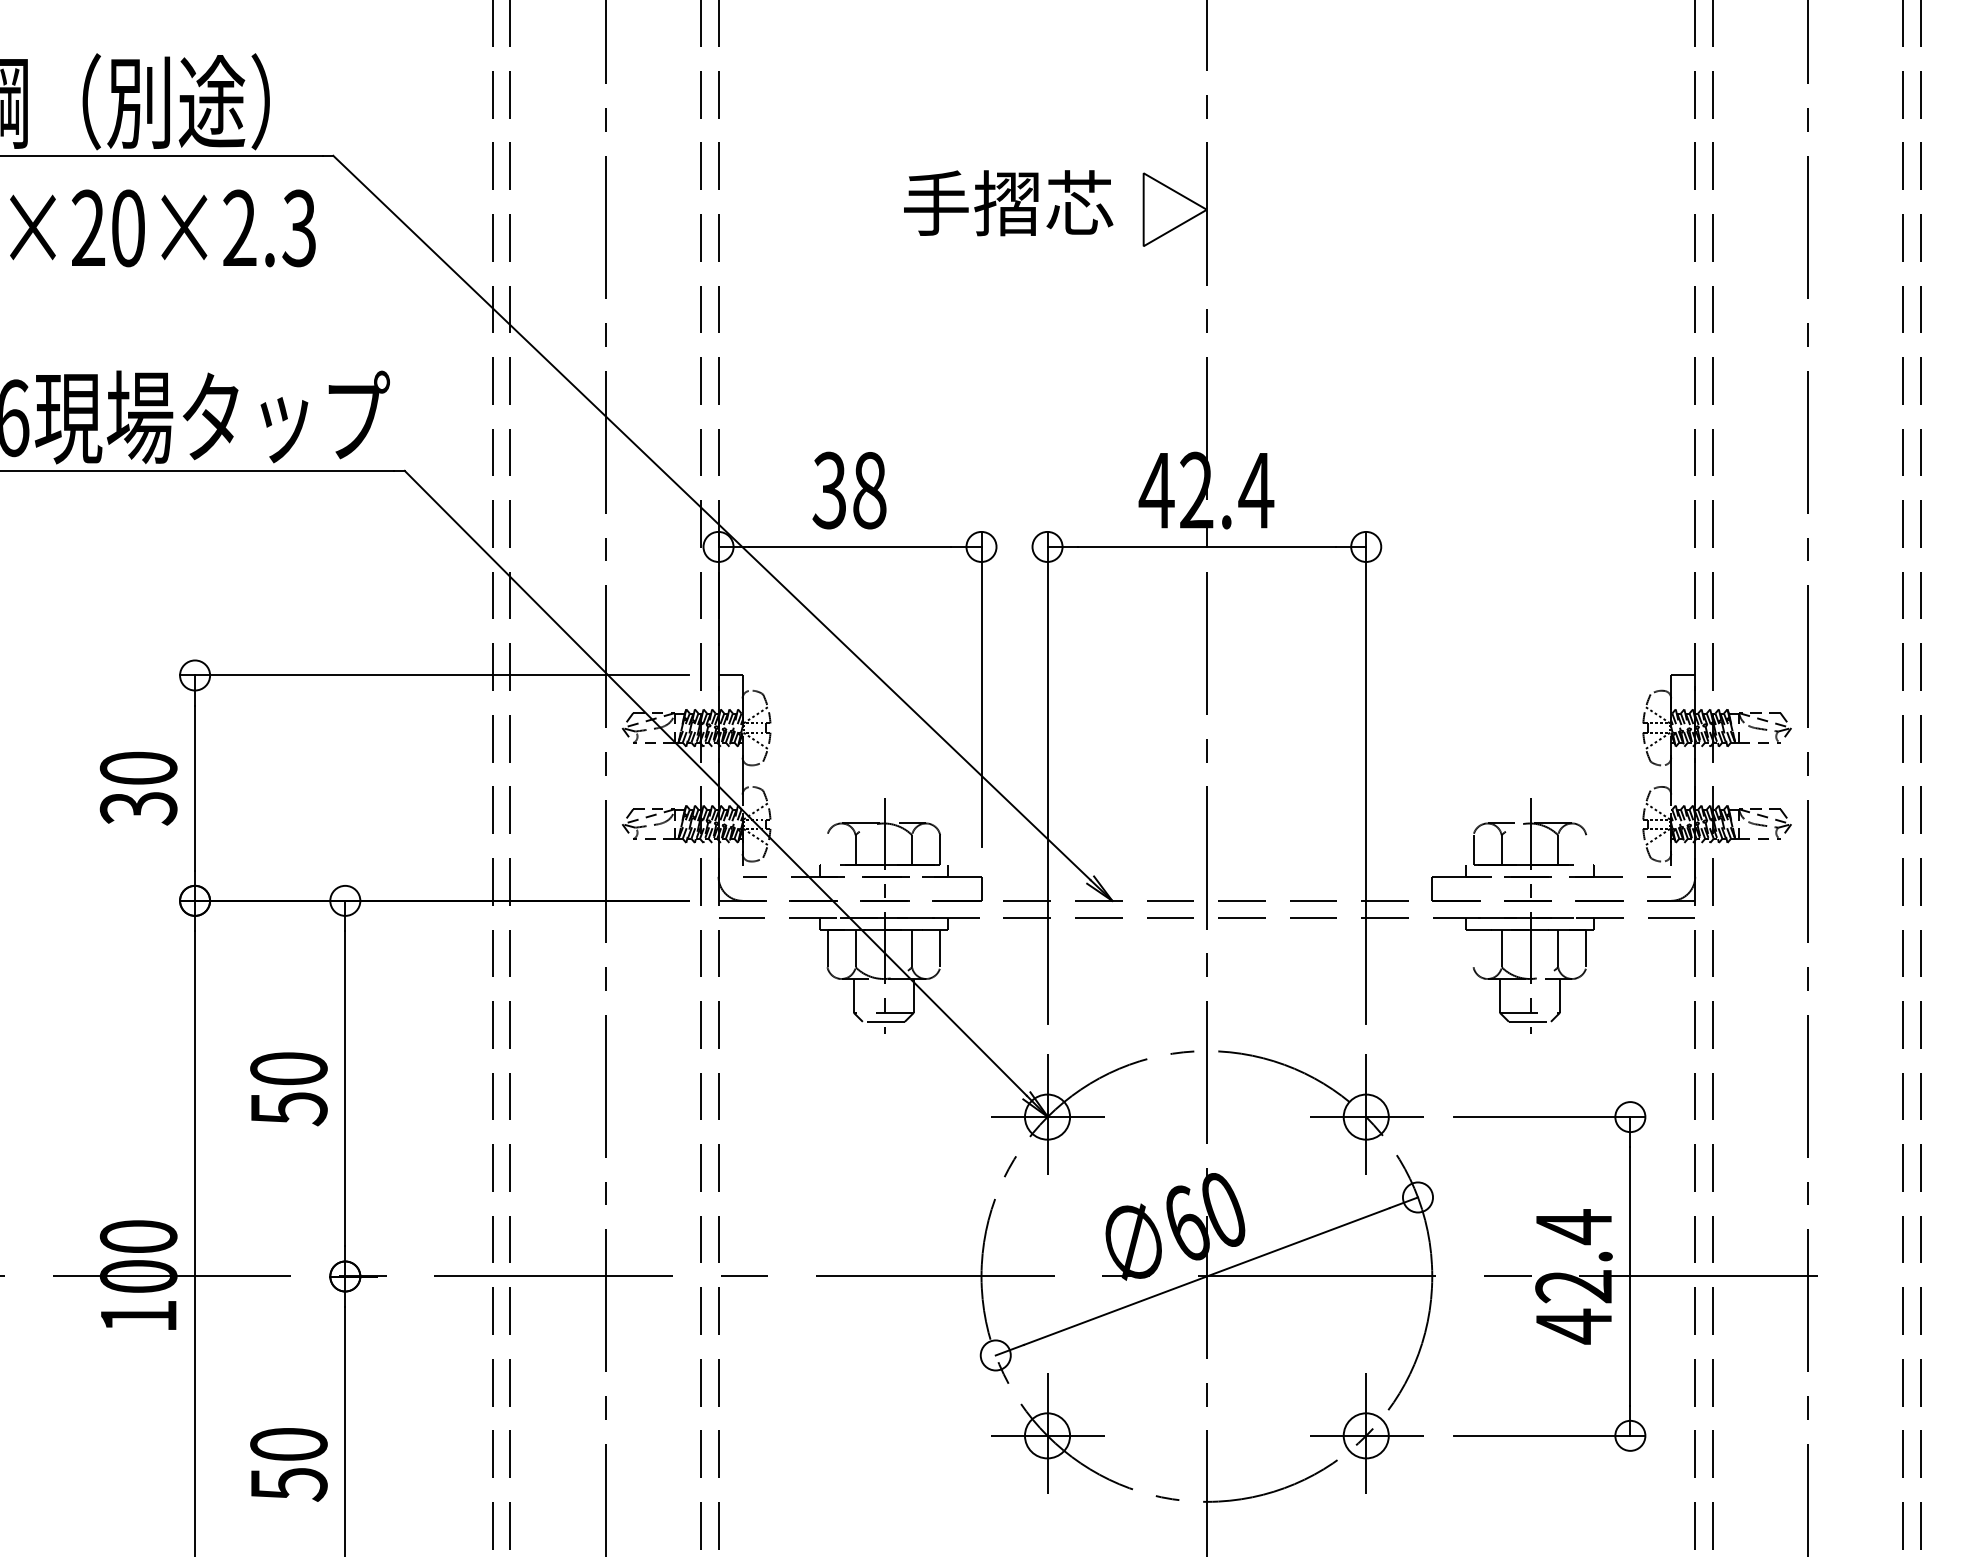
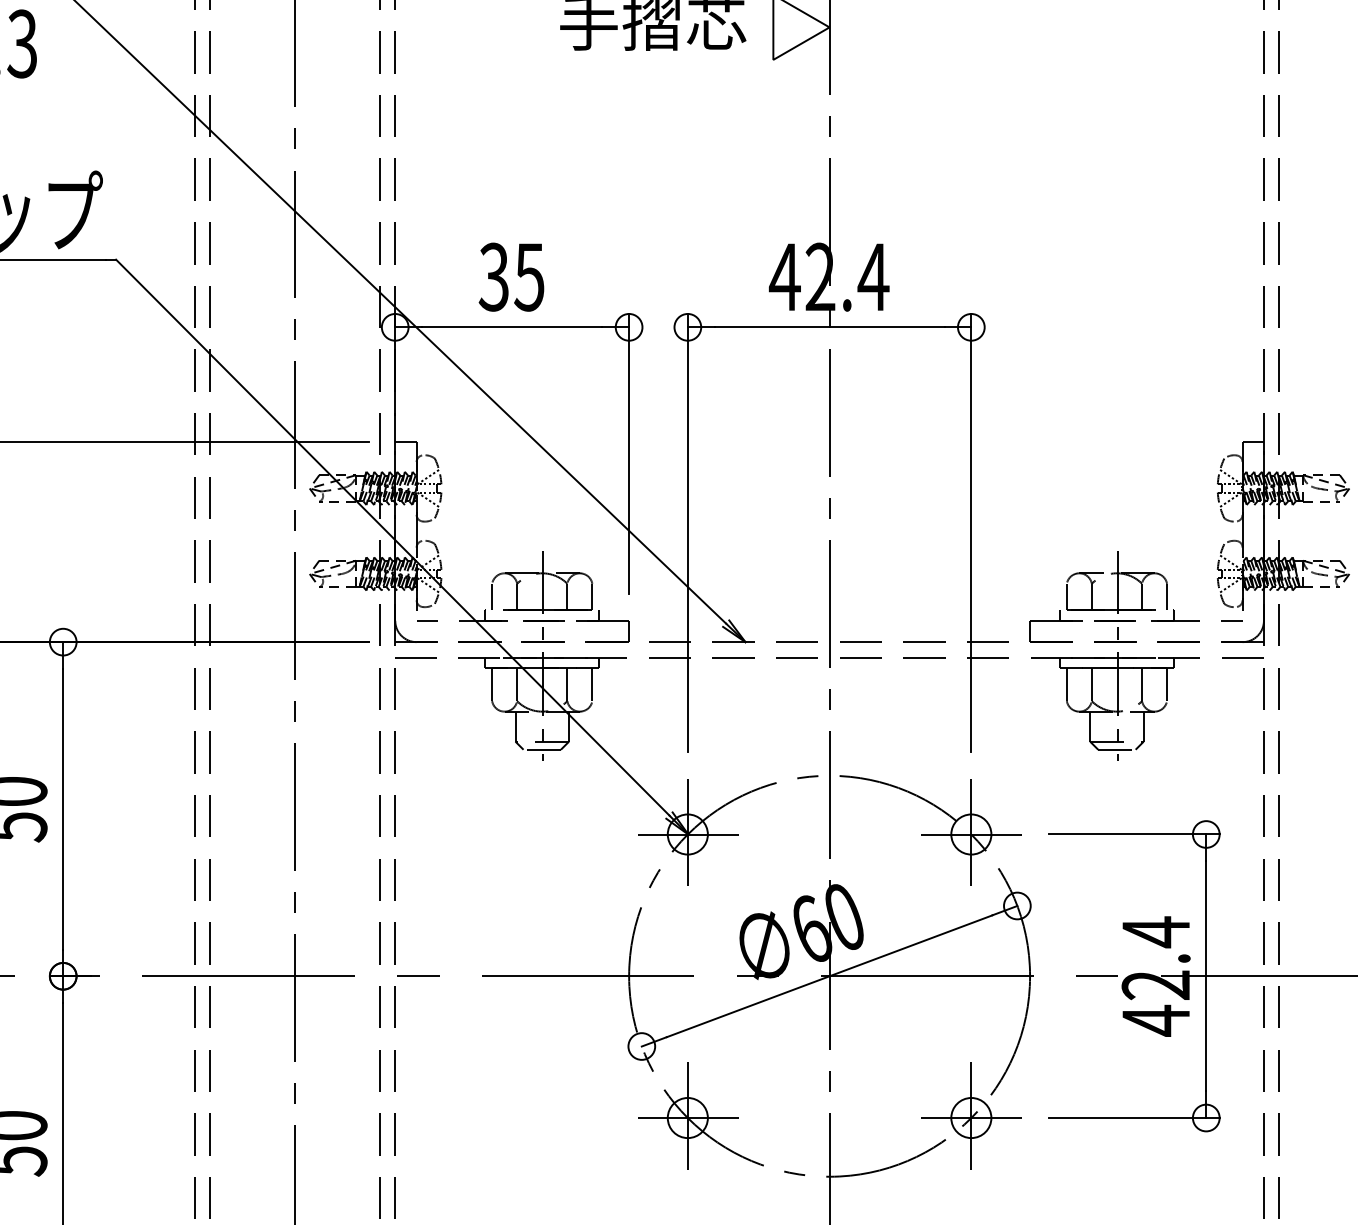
text: (869, 490) -> (529, 277), 38 -> 35
line: (827, 849) -> (492, 596), added
line: (1586, 849) -> (1167, 596), added
line: (1473, 948) -> (1066, 684), added

